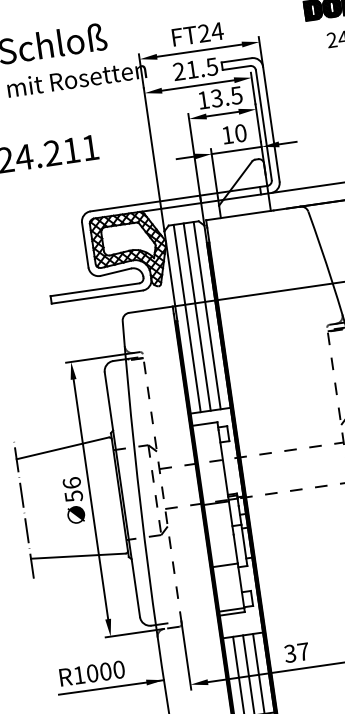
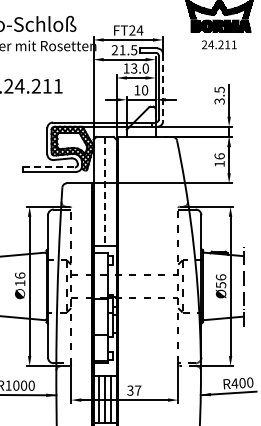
text: (236, 95) -> (145, 68), 13.5 -> 13.0
line: (272, 125) -> (163, 88), solid -> dashed
line: (95, 289) -> (49, 167), solid -> dashed
line: (206, 315) -> (110, 191), removed
line: (197, 317) -> (105, 191), solid -> dashed
line: (187, 318) -> (99, 191), removed
text: (74, 496) -> (20, 283), 56 -> 16

